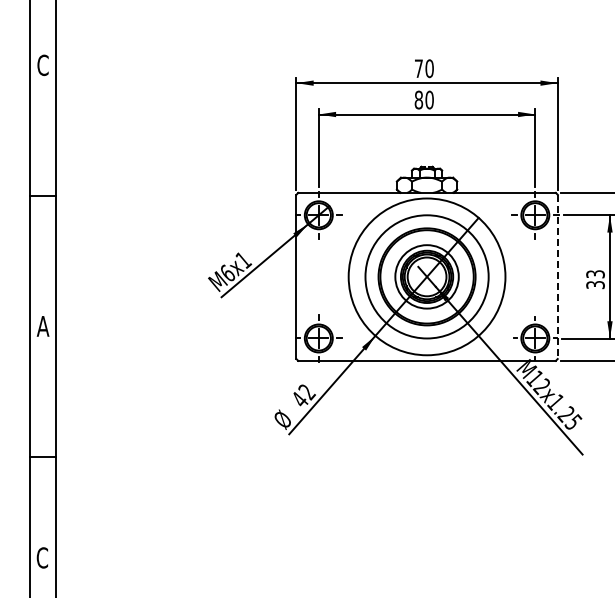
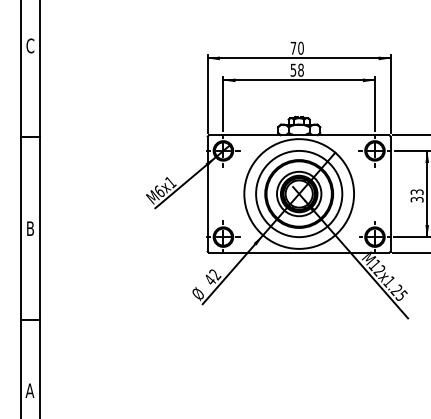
text: (423, 99) -> (296, 69), 80 -> 58
line: (557, 277) -> (390, 194), dashed -> solid
text: (42, 326) -> (29, 228), A -> B
text: (42, 557) -> (29, 390), C -> A

